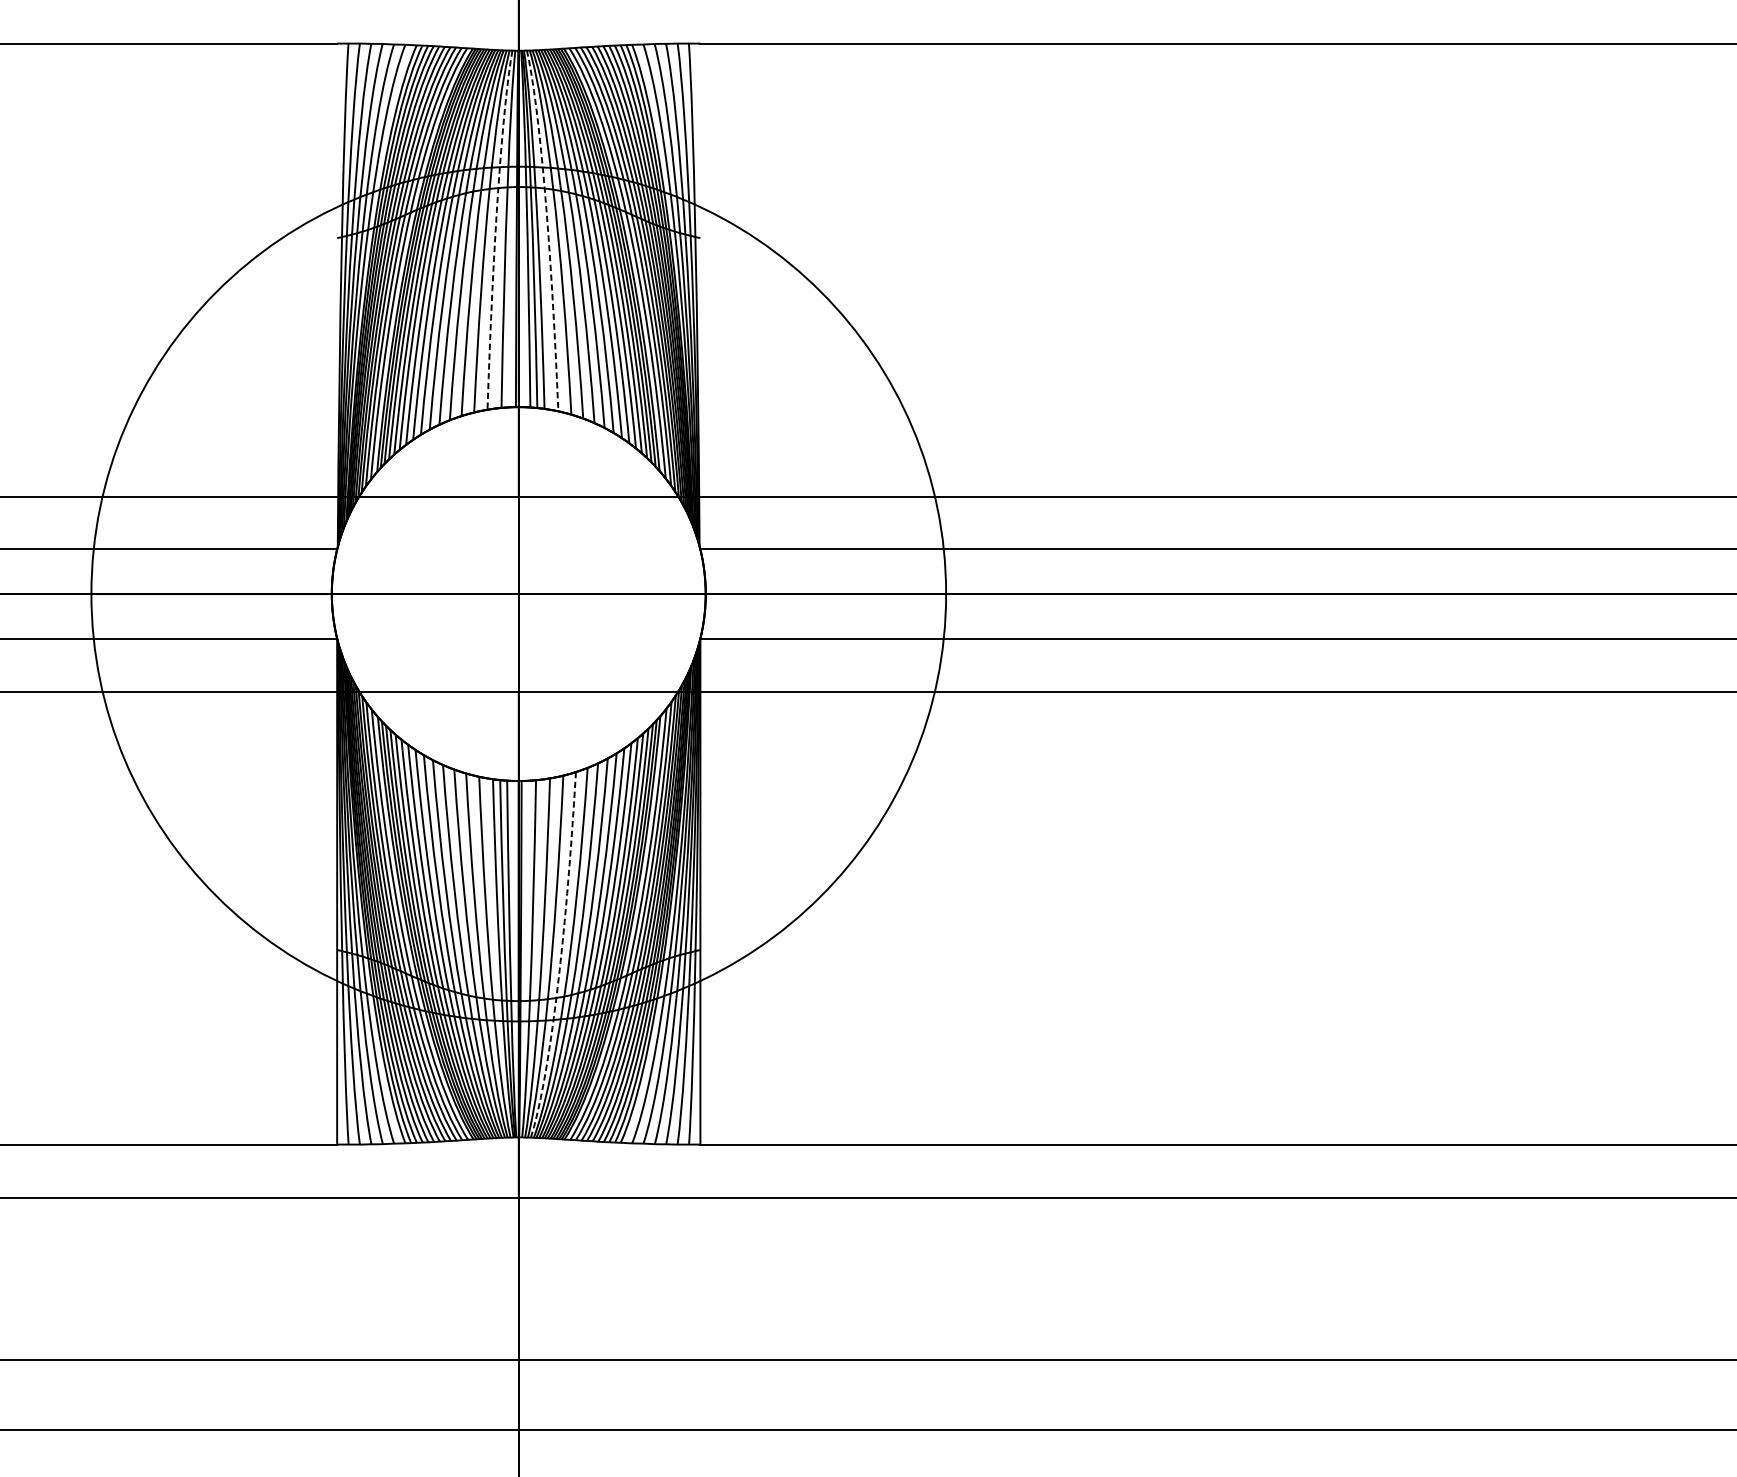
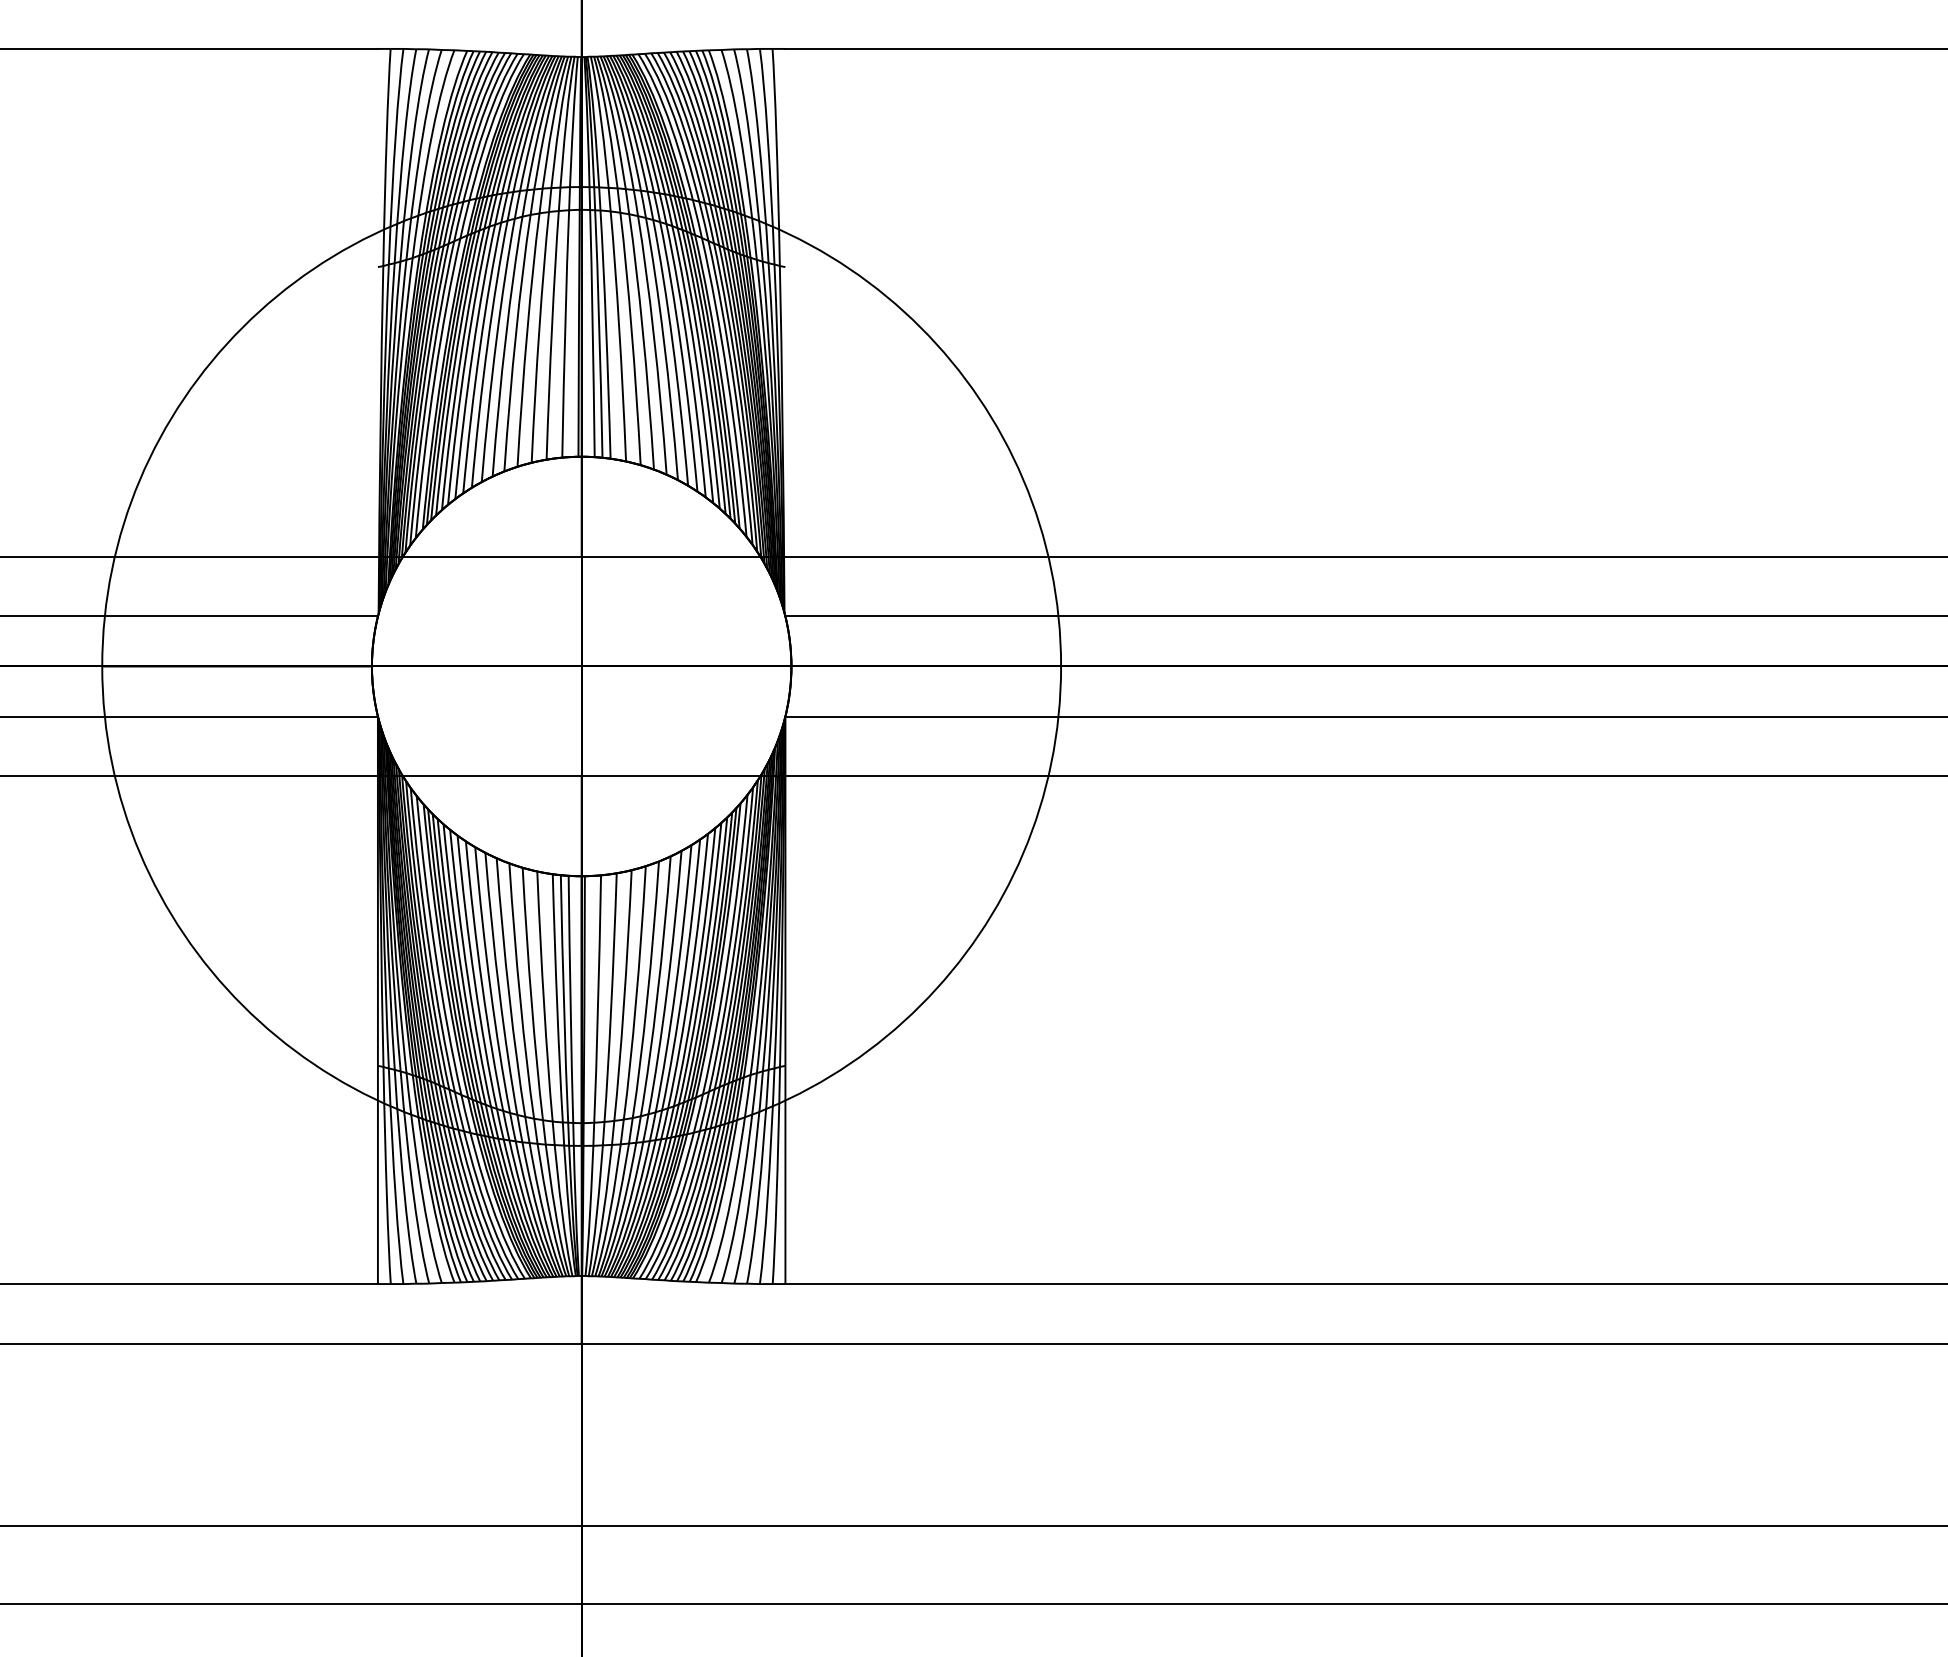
arc: (495, 226) -> (555, 254), dashed -> solid
arc: (548, 227) -> (614, 255), dashed -> solid
arc: (560, 959) -> (628, 1076), dashed -> solid

